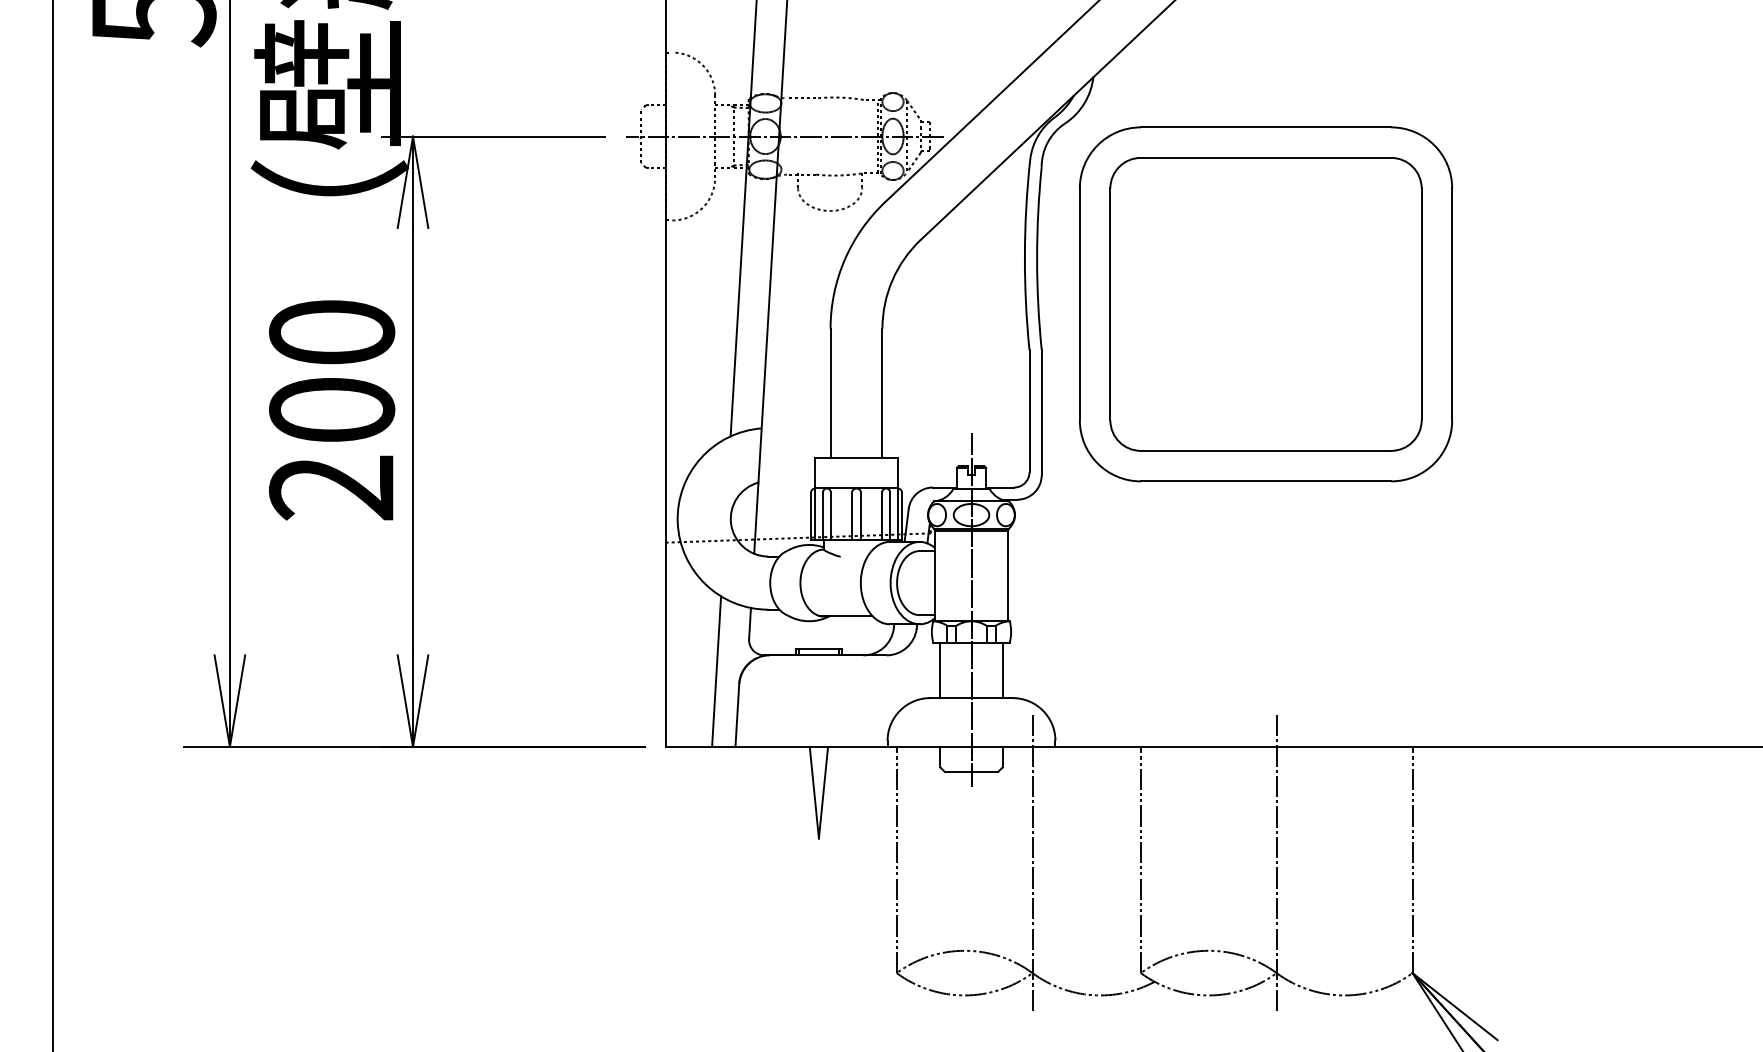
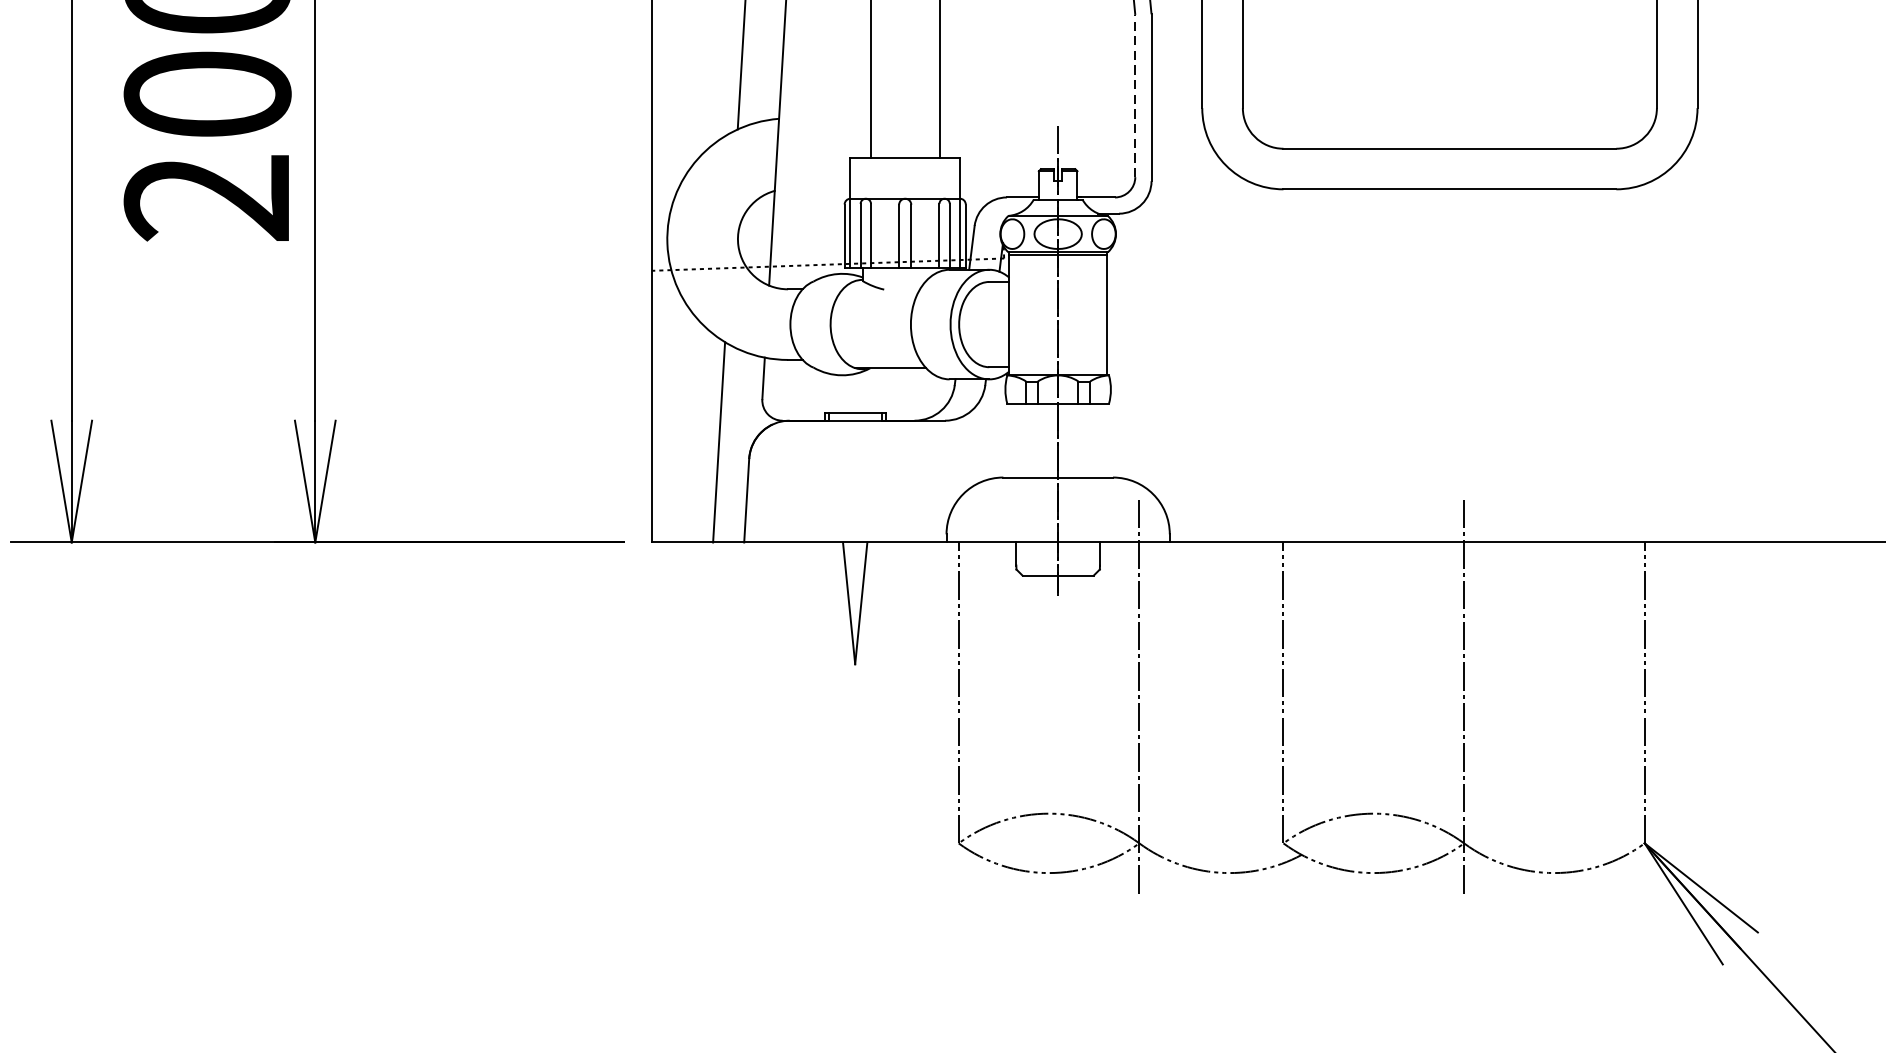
line: (1029, 411) -> (1135, 96), solid -> dashed
line: (940, 670) -> (1016, 440), removed
line: (1002, 670) -> (1099, 440), removed

